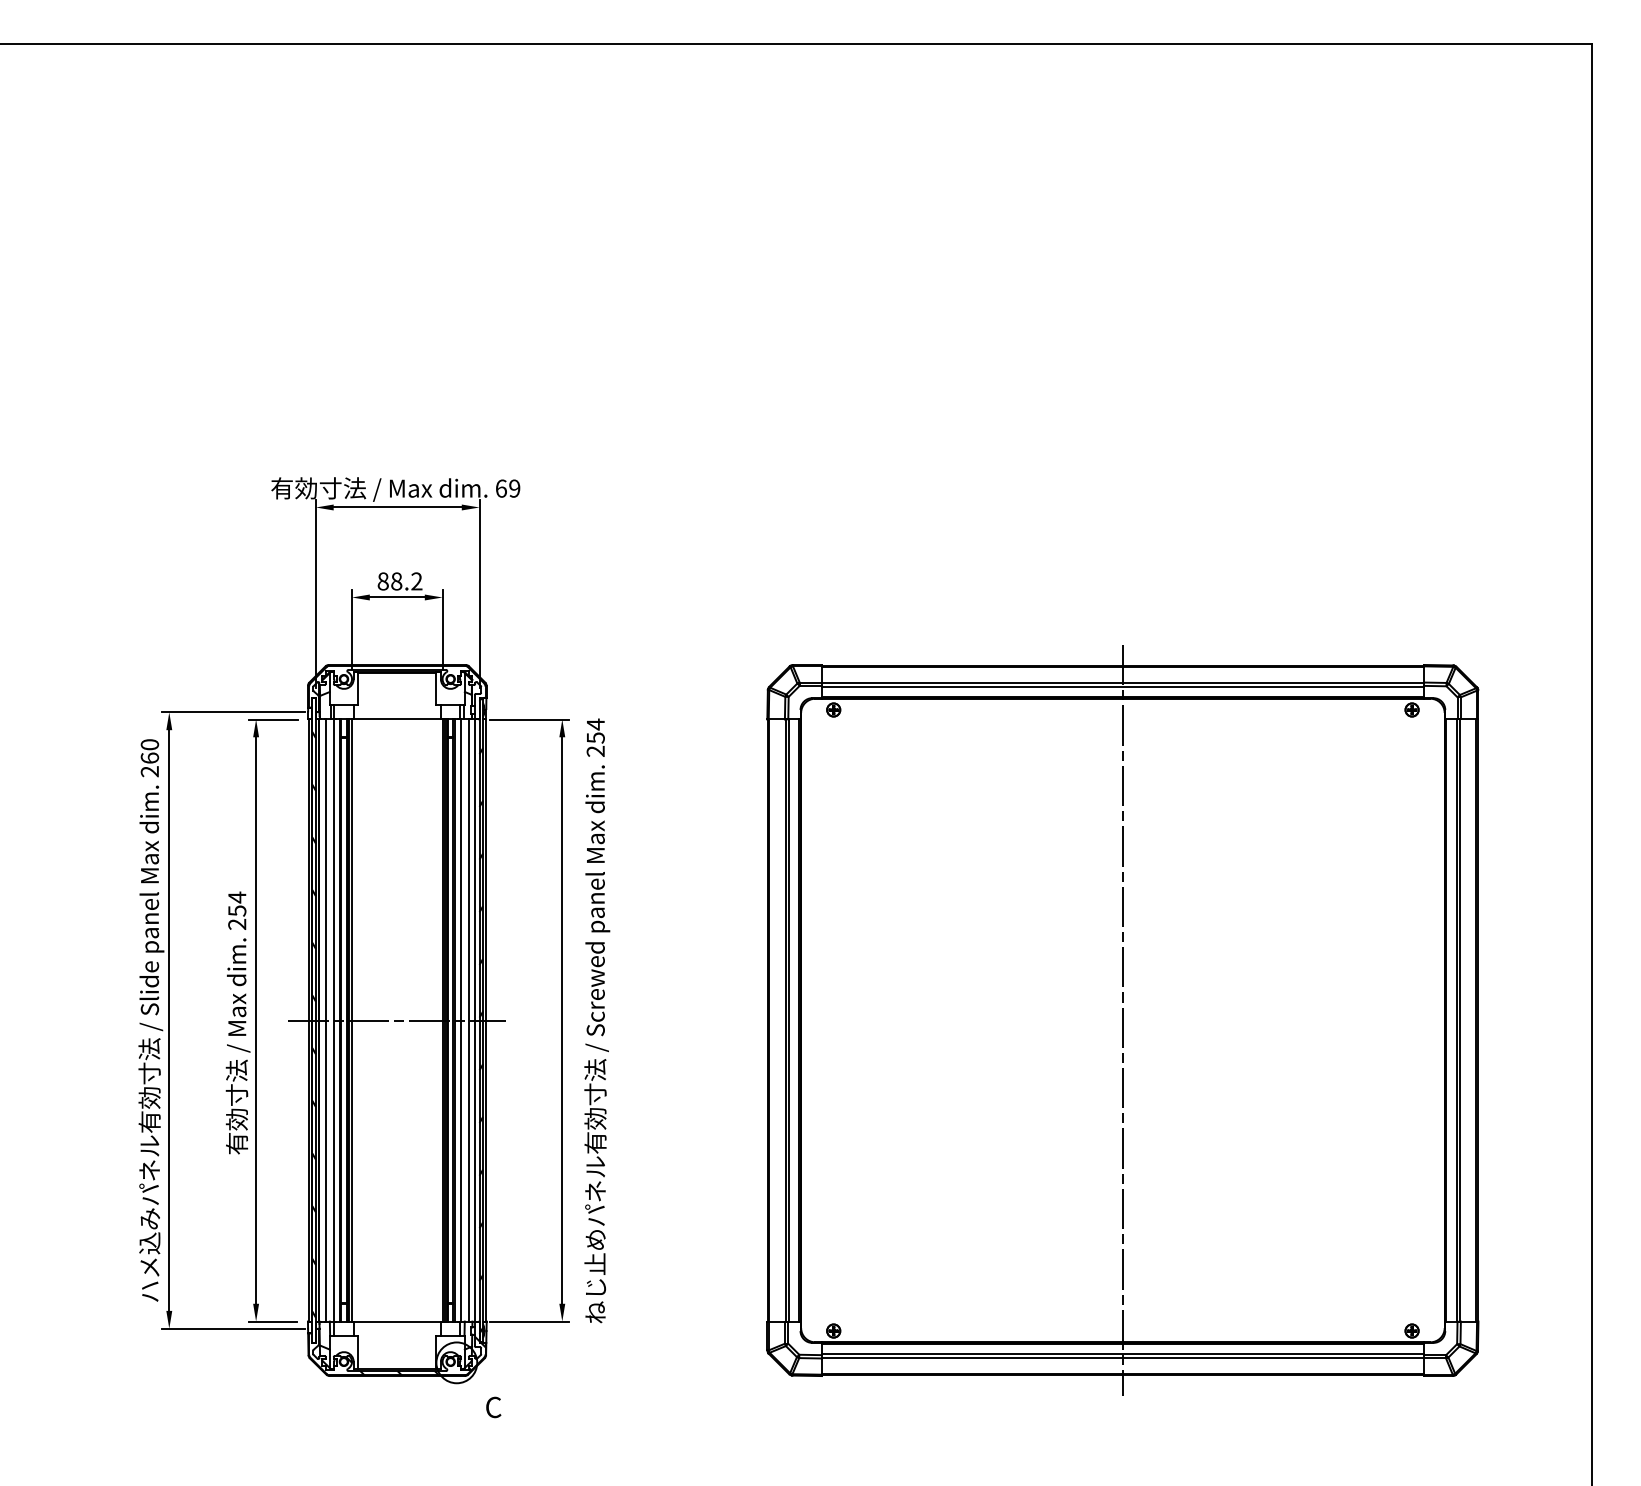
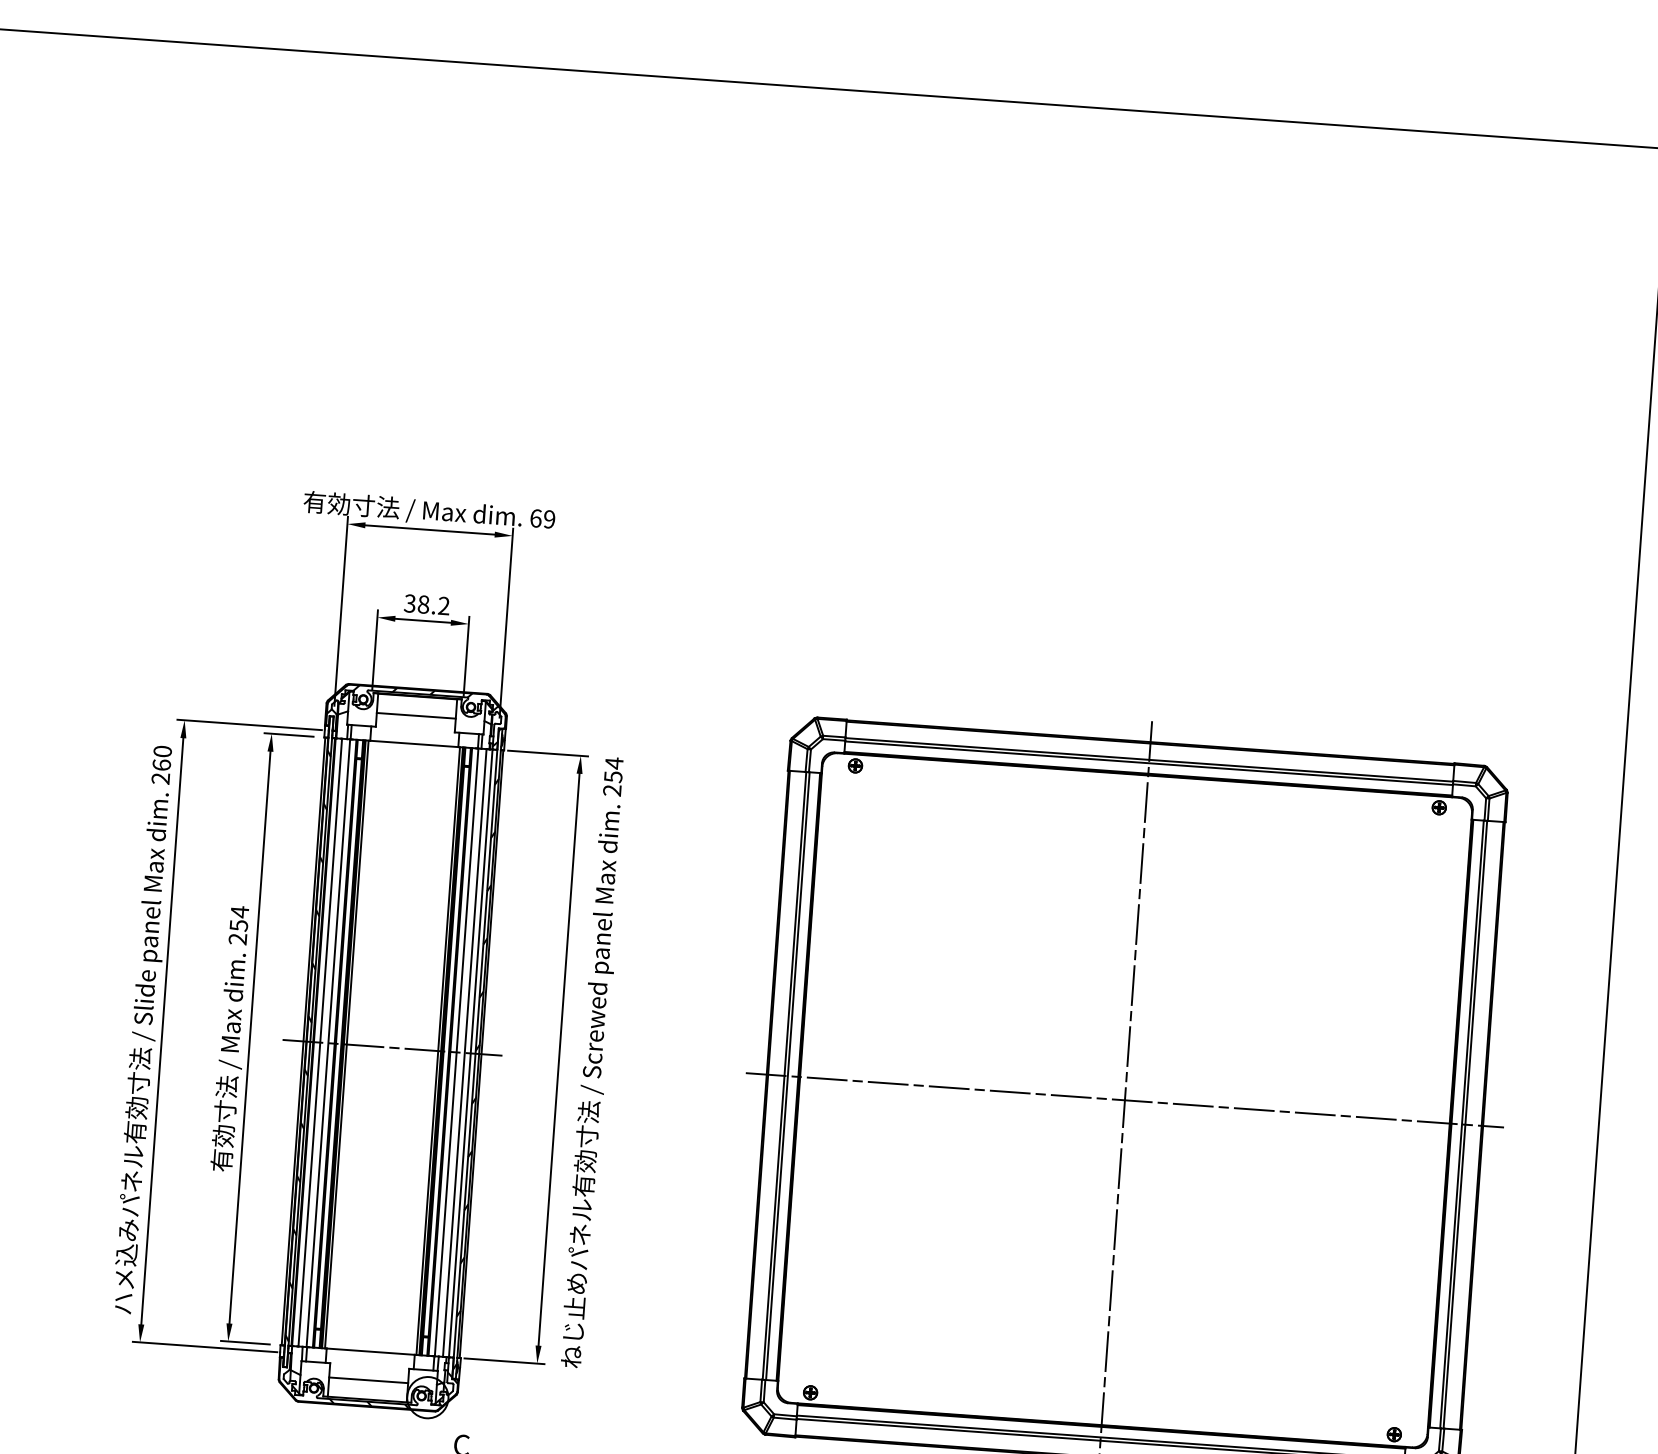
text: (382, 581) -> (409, 603), 88.2 -> 38.2
hatch: (394, 690) -> (413, 714), added
line: (397, 691) -> (416, 715), added
line: (1122, 1020) -> (1124, 1100), added
line: (397, 1349) -> (368, 1379), added

